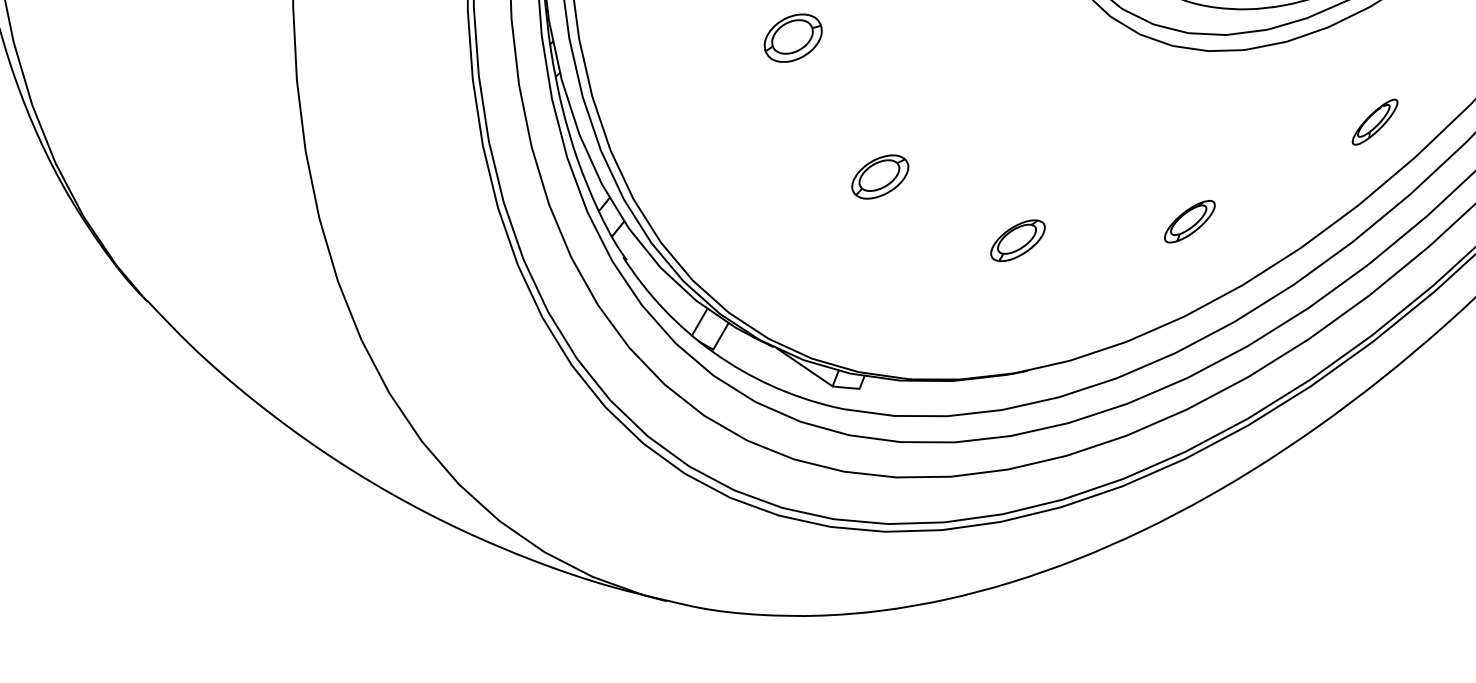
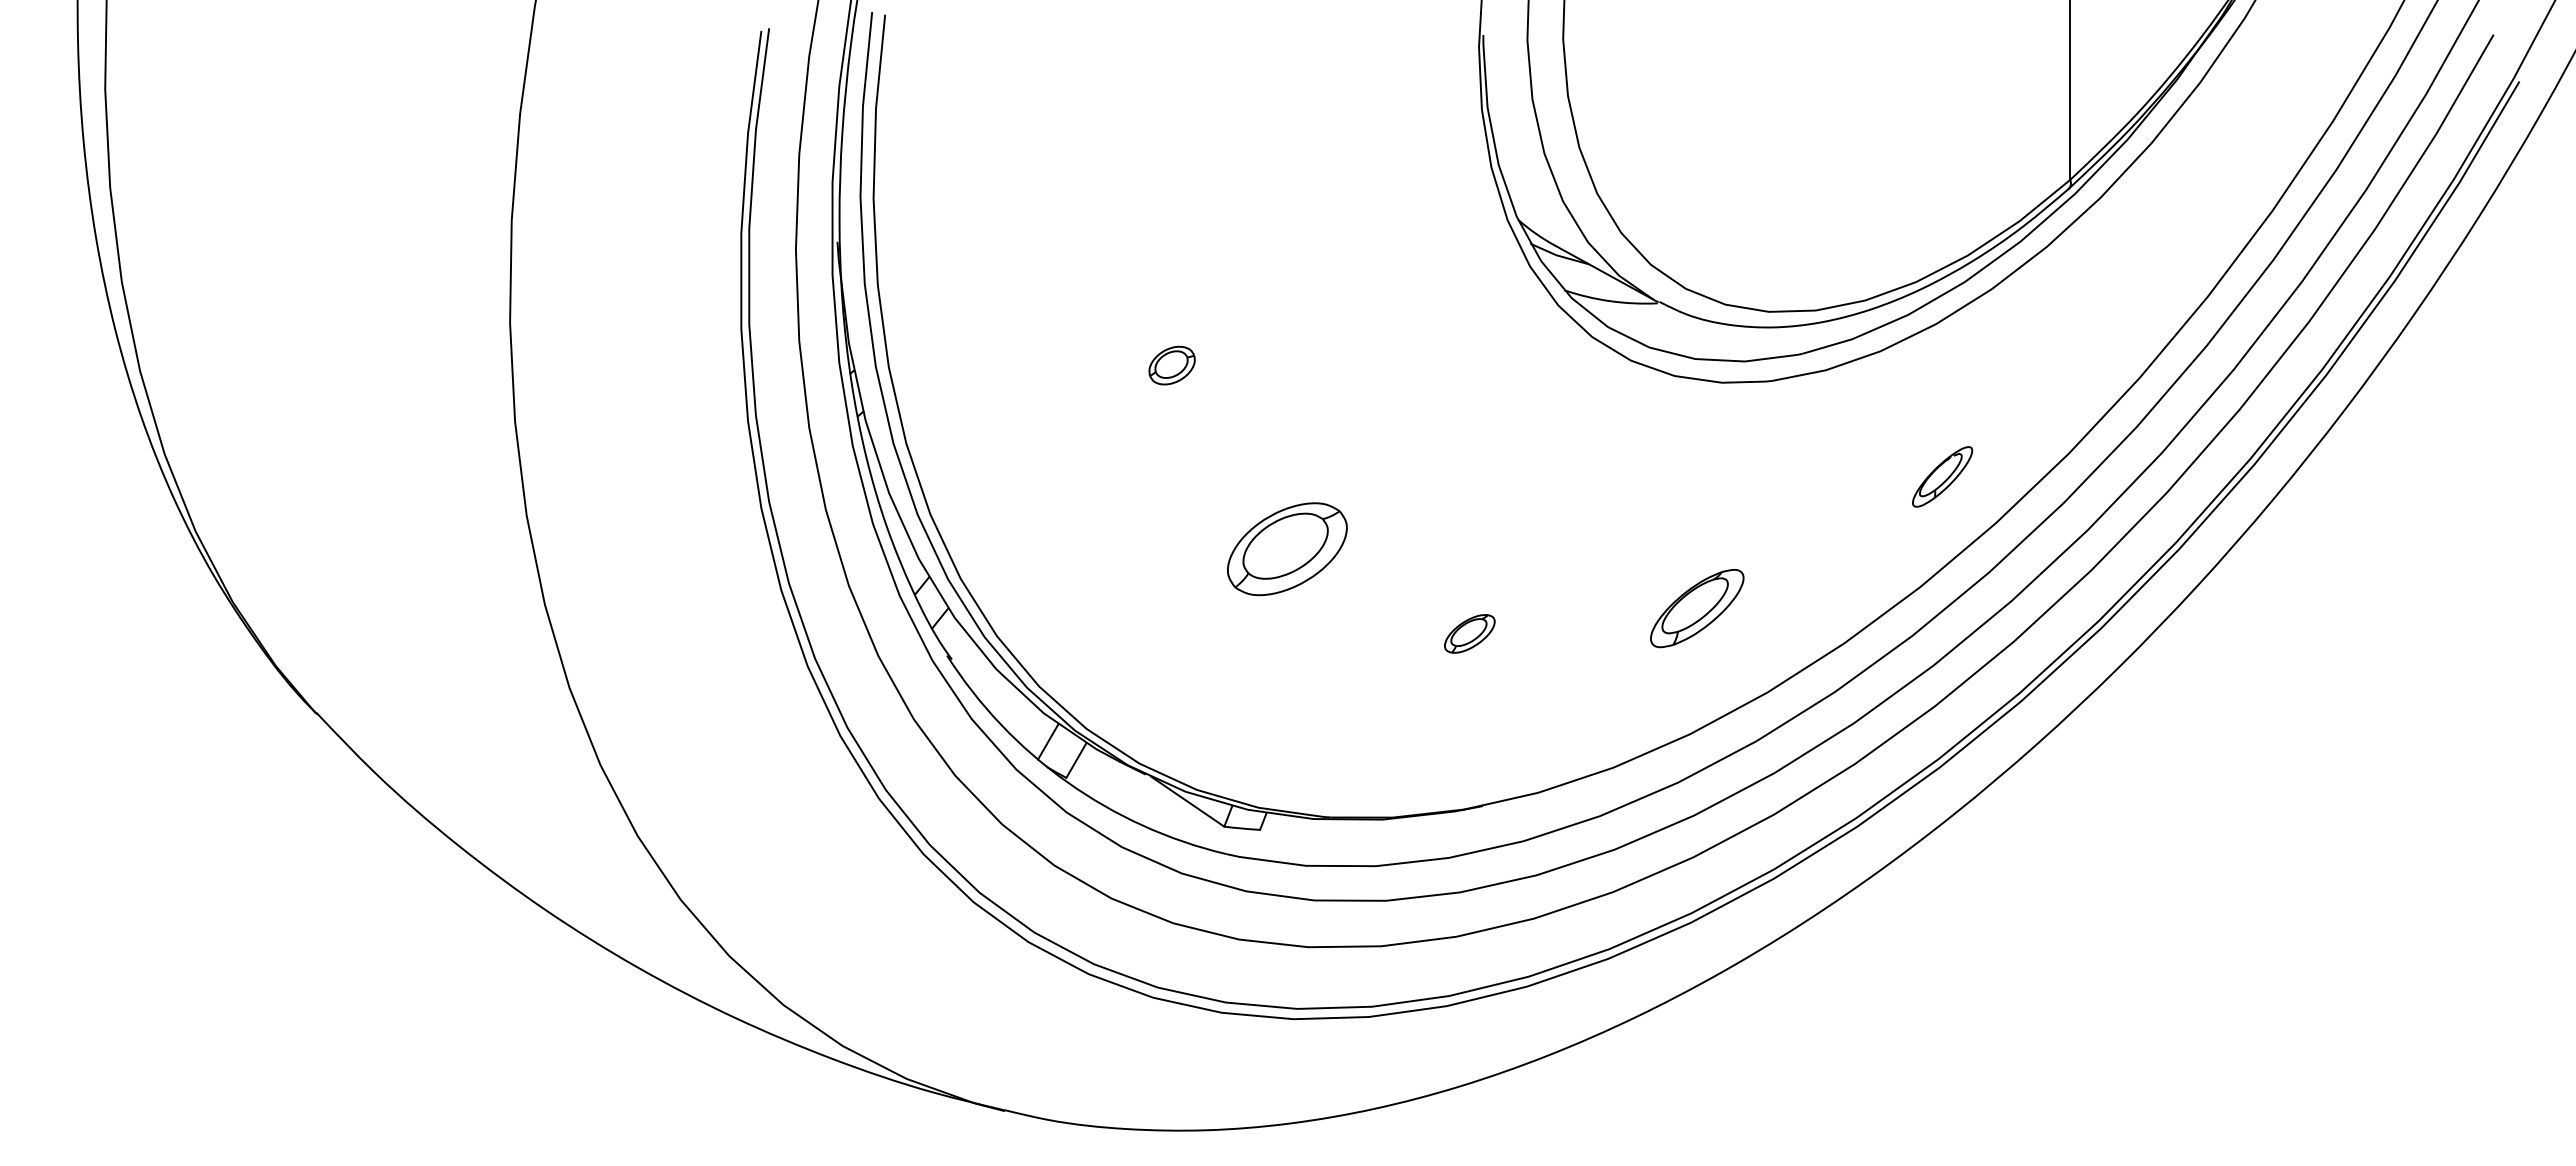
part: (792, 38) -> (1171, 365), size x0.6
part: (880, 177) -> (1287, 549), size x1.6
part: (1190, 221) -> (1697, 608), size x1.4
part: (1017, 240) -> (1469, 633), size x0.7

